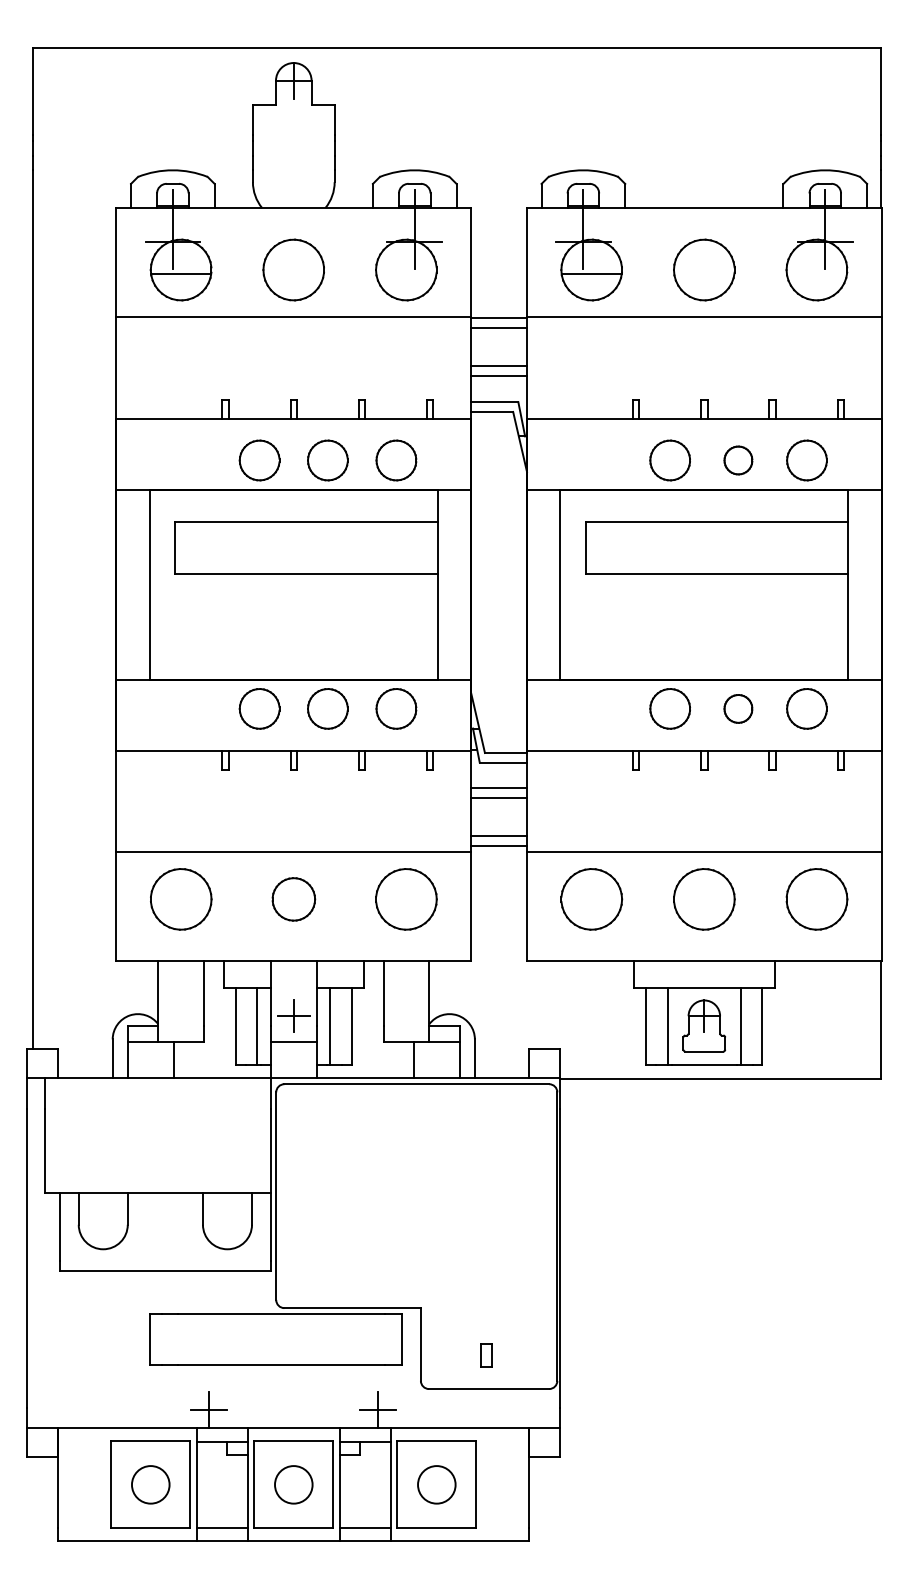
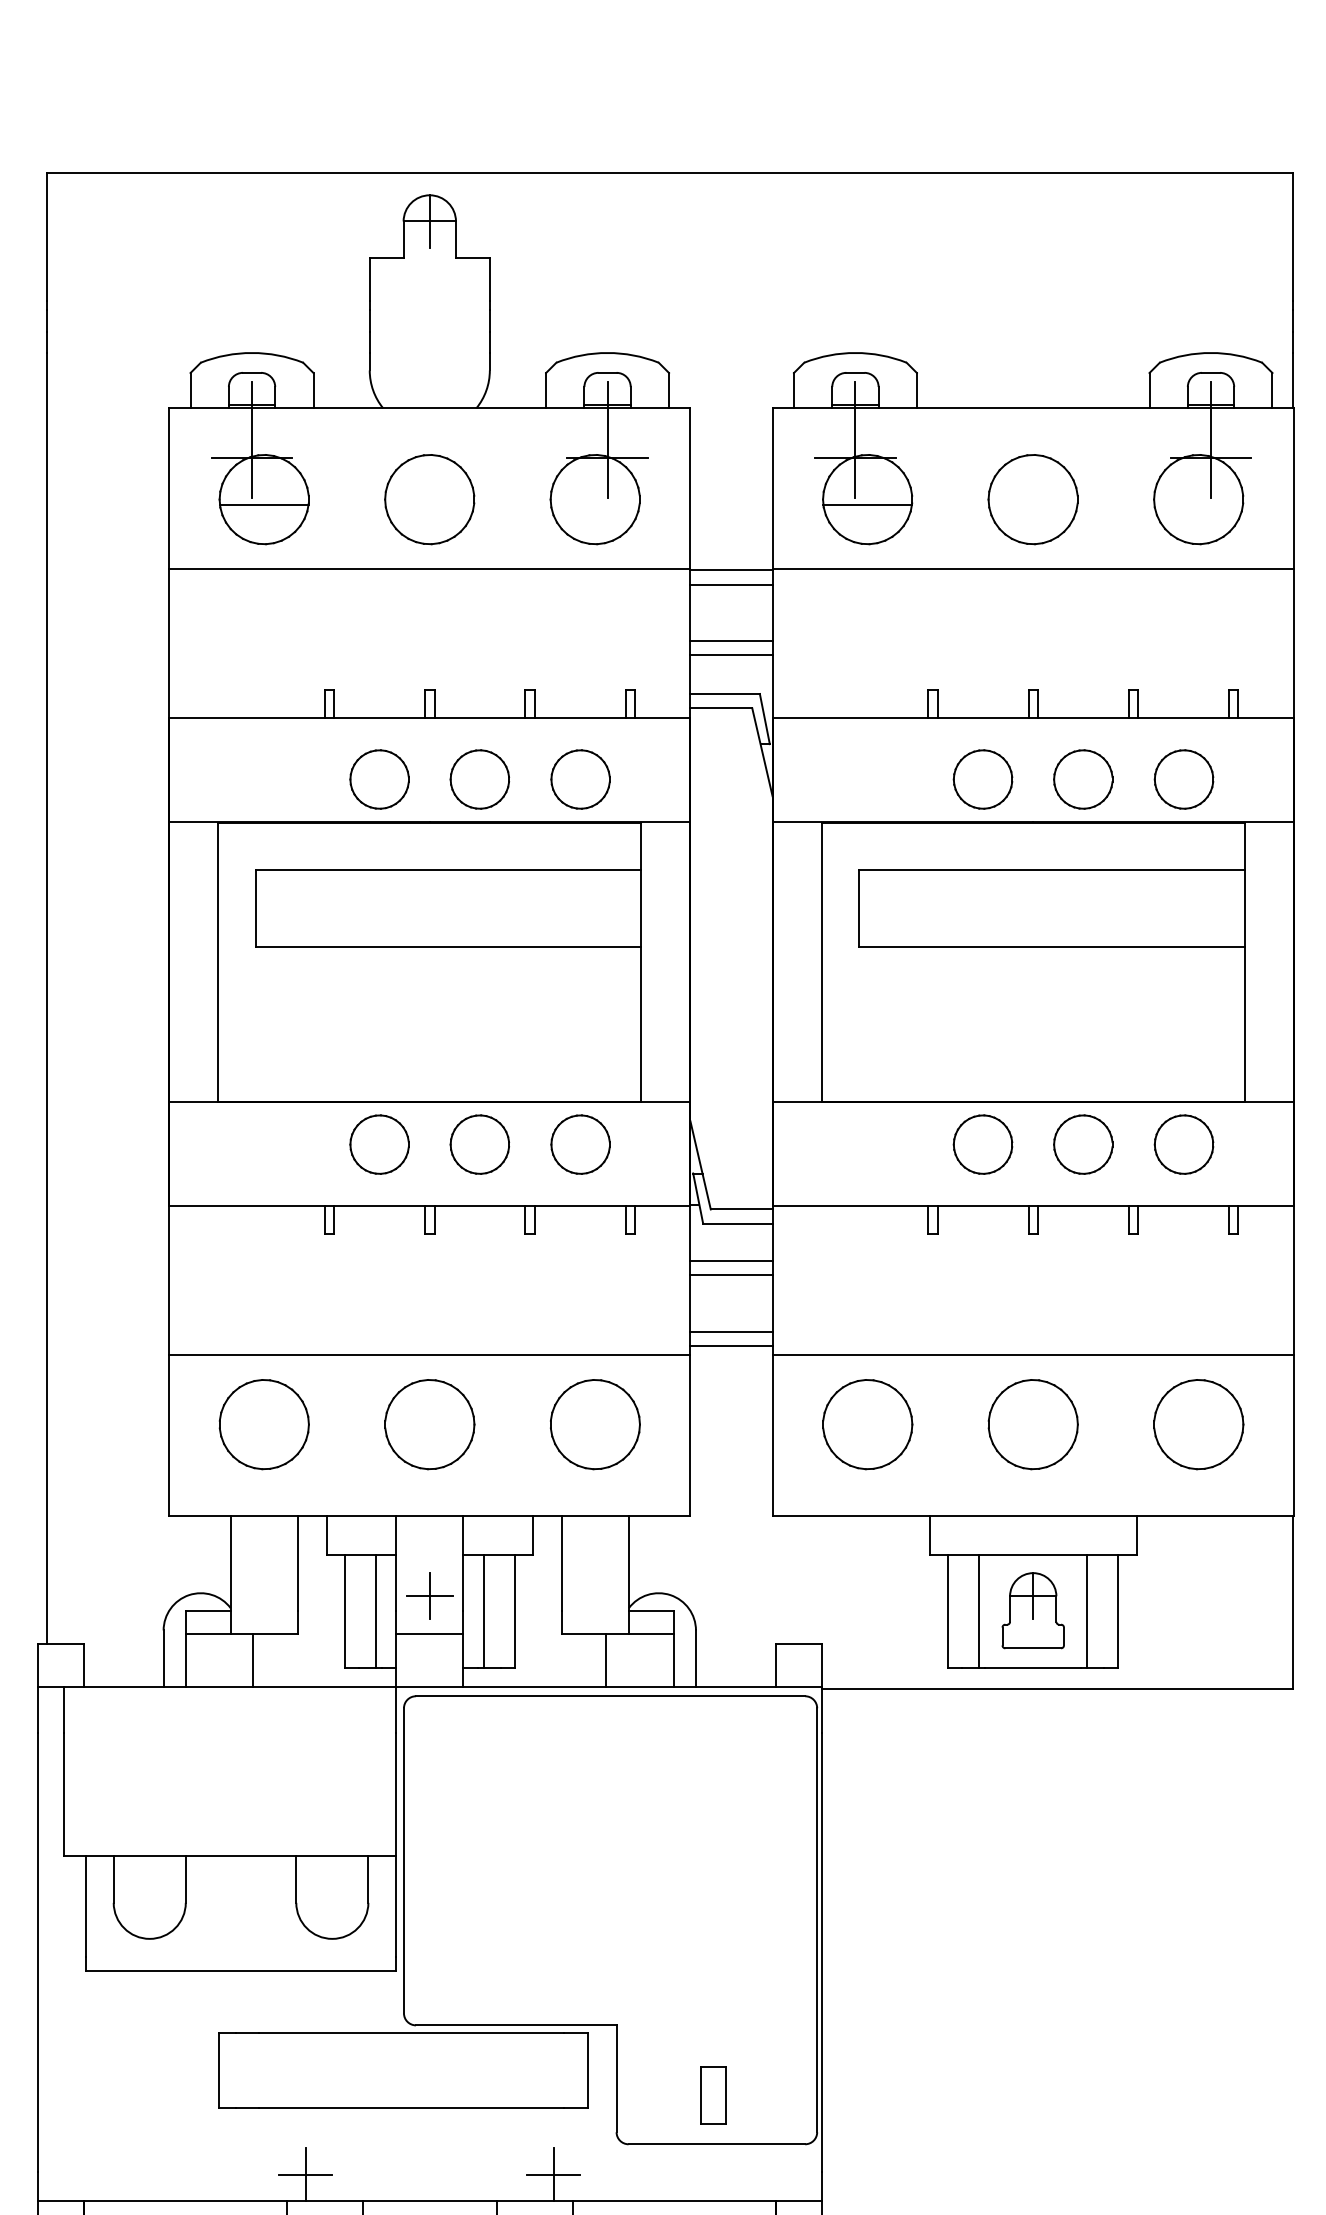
part: (738, 460) -> (1083, 779), size x1.43
part: (738, 708) -> (1083, 1144), size x1.43
part: (293, 899) -> (429, 1424), size x1.43
part: (486, 1355) -> (713, 2094), size x1.67

